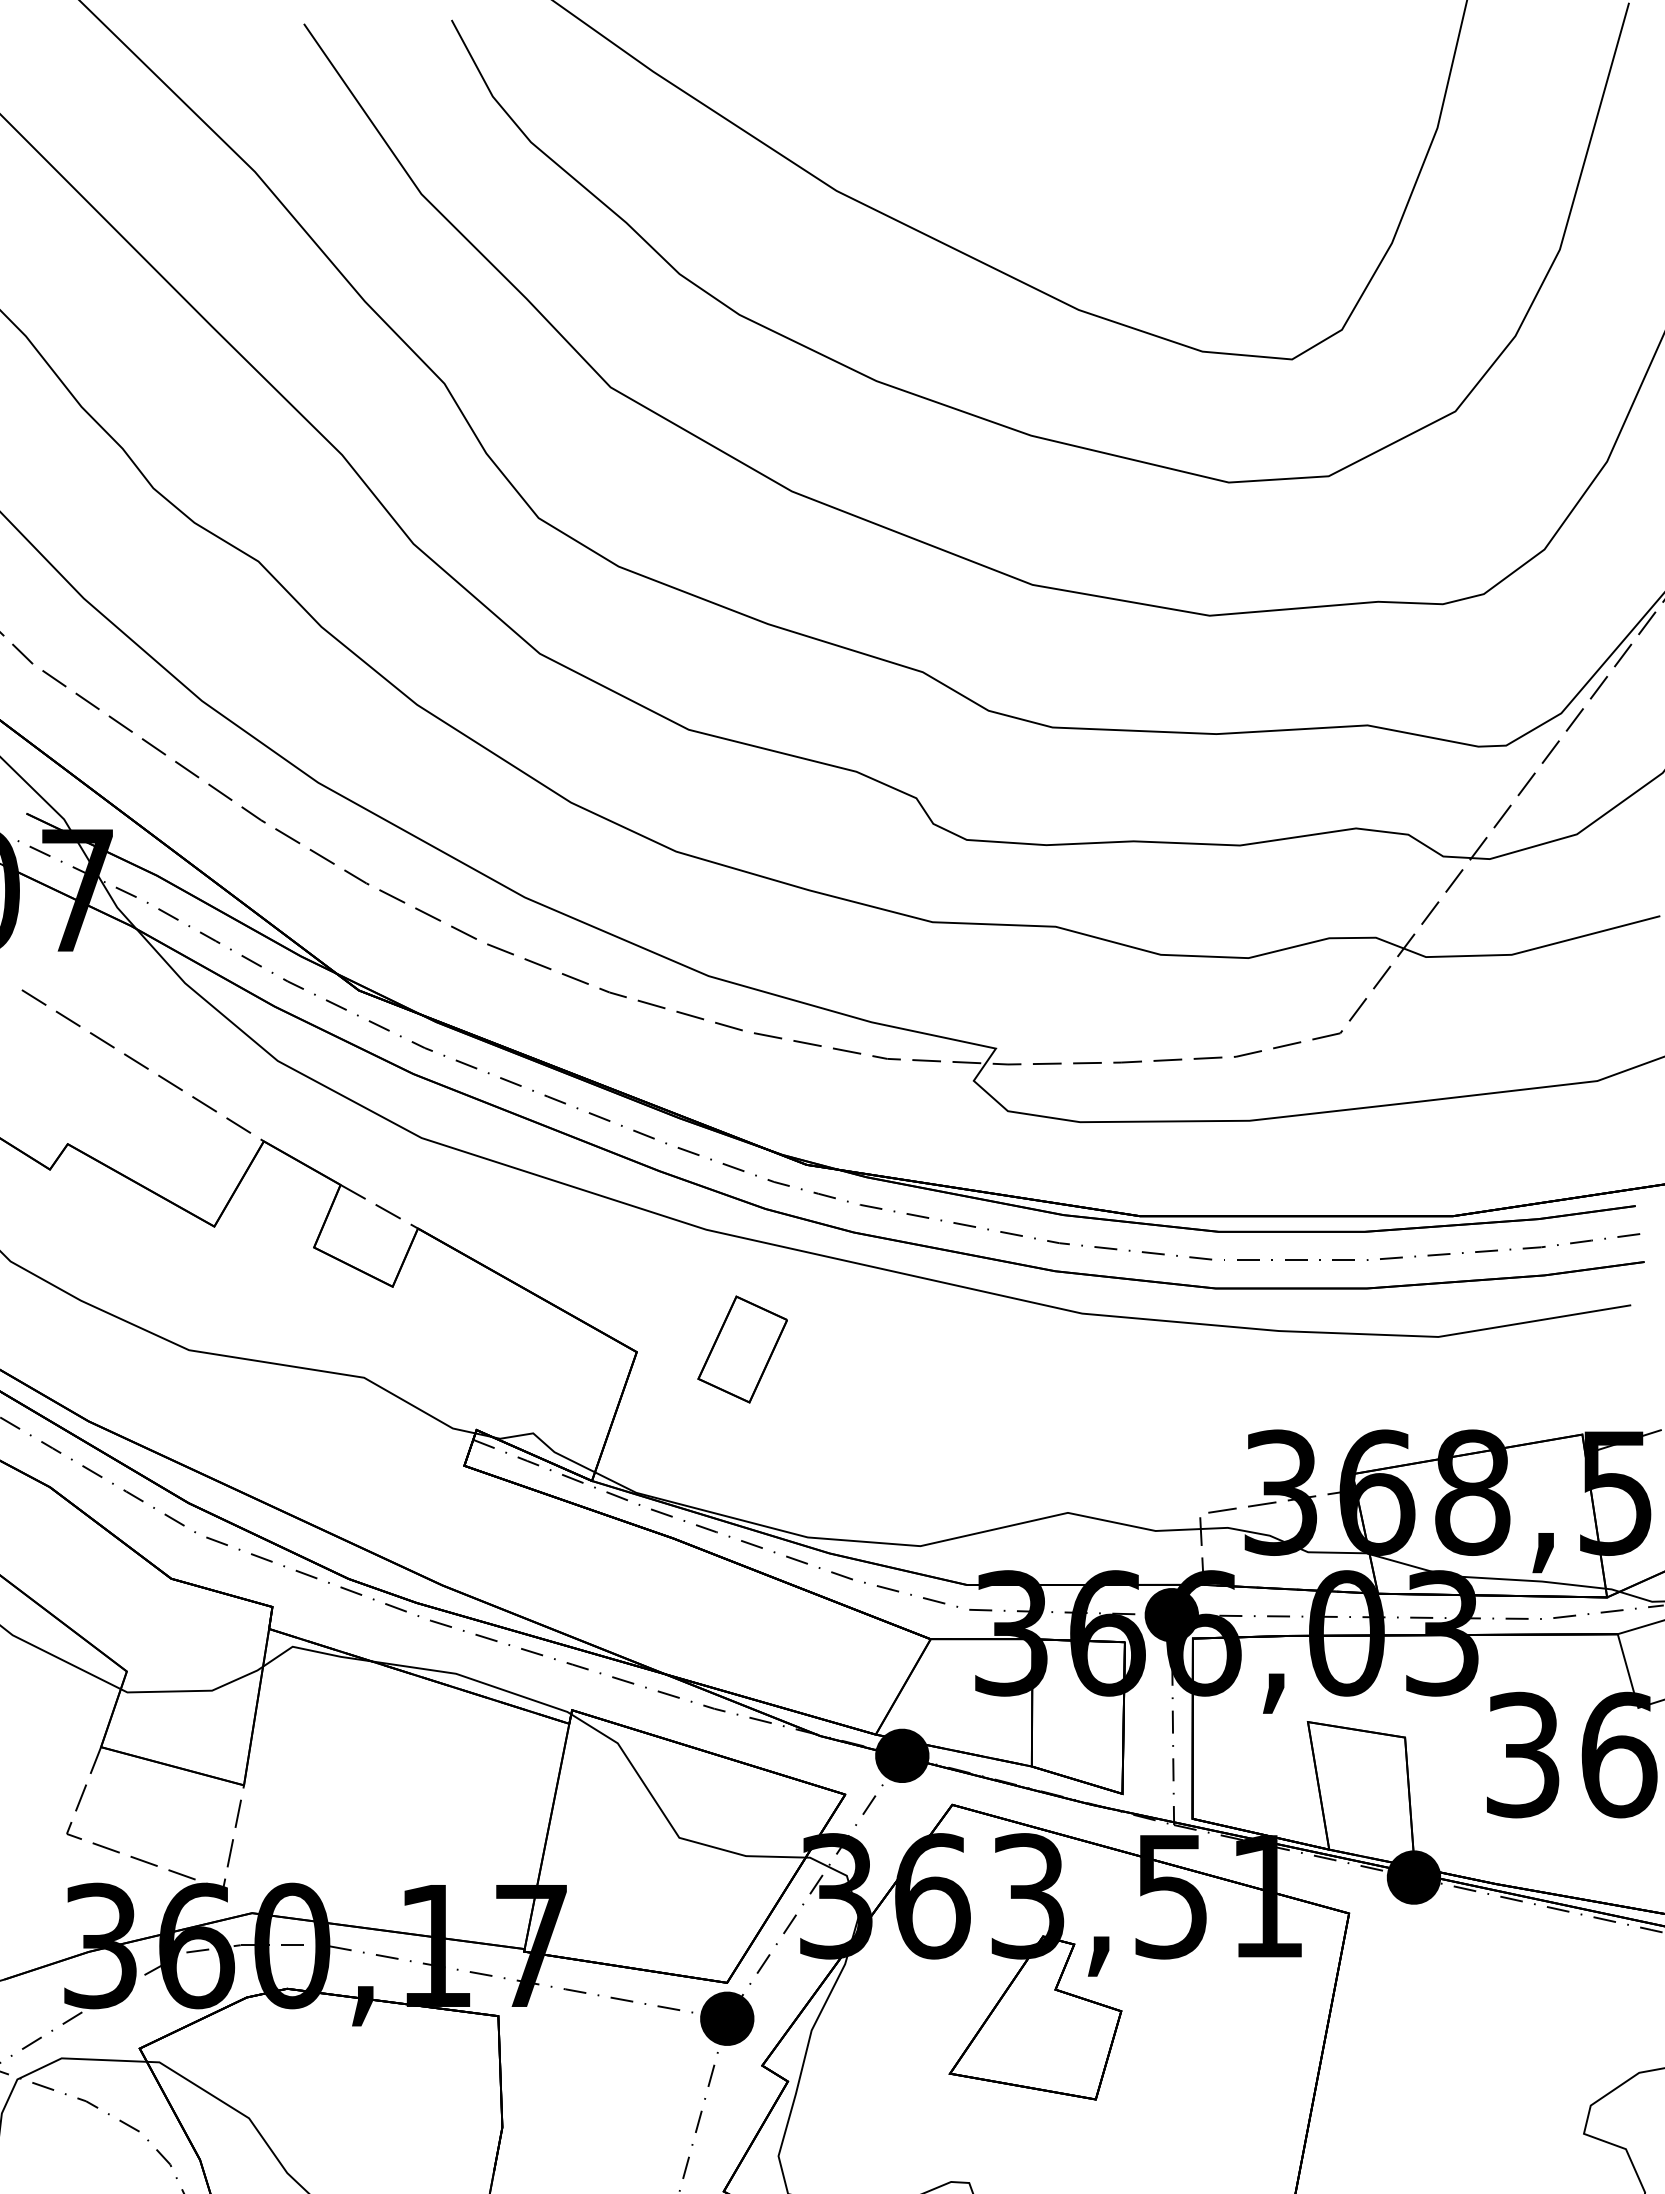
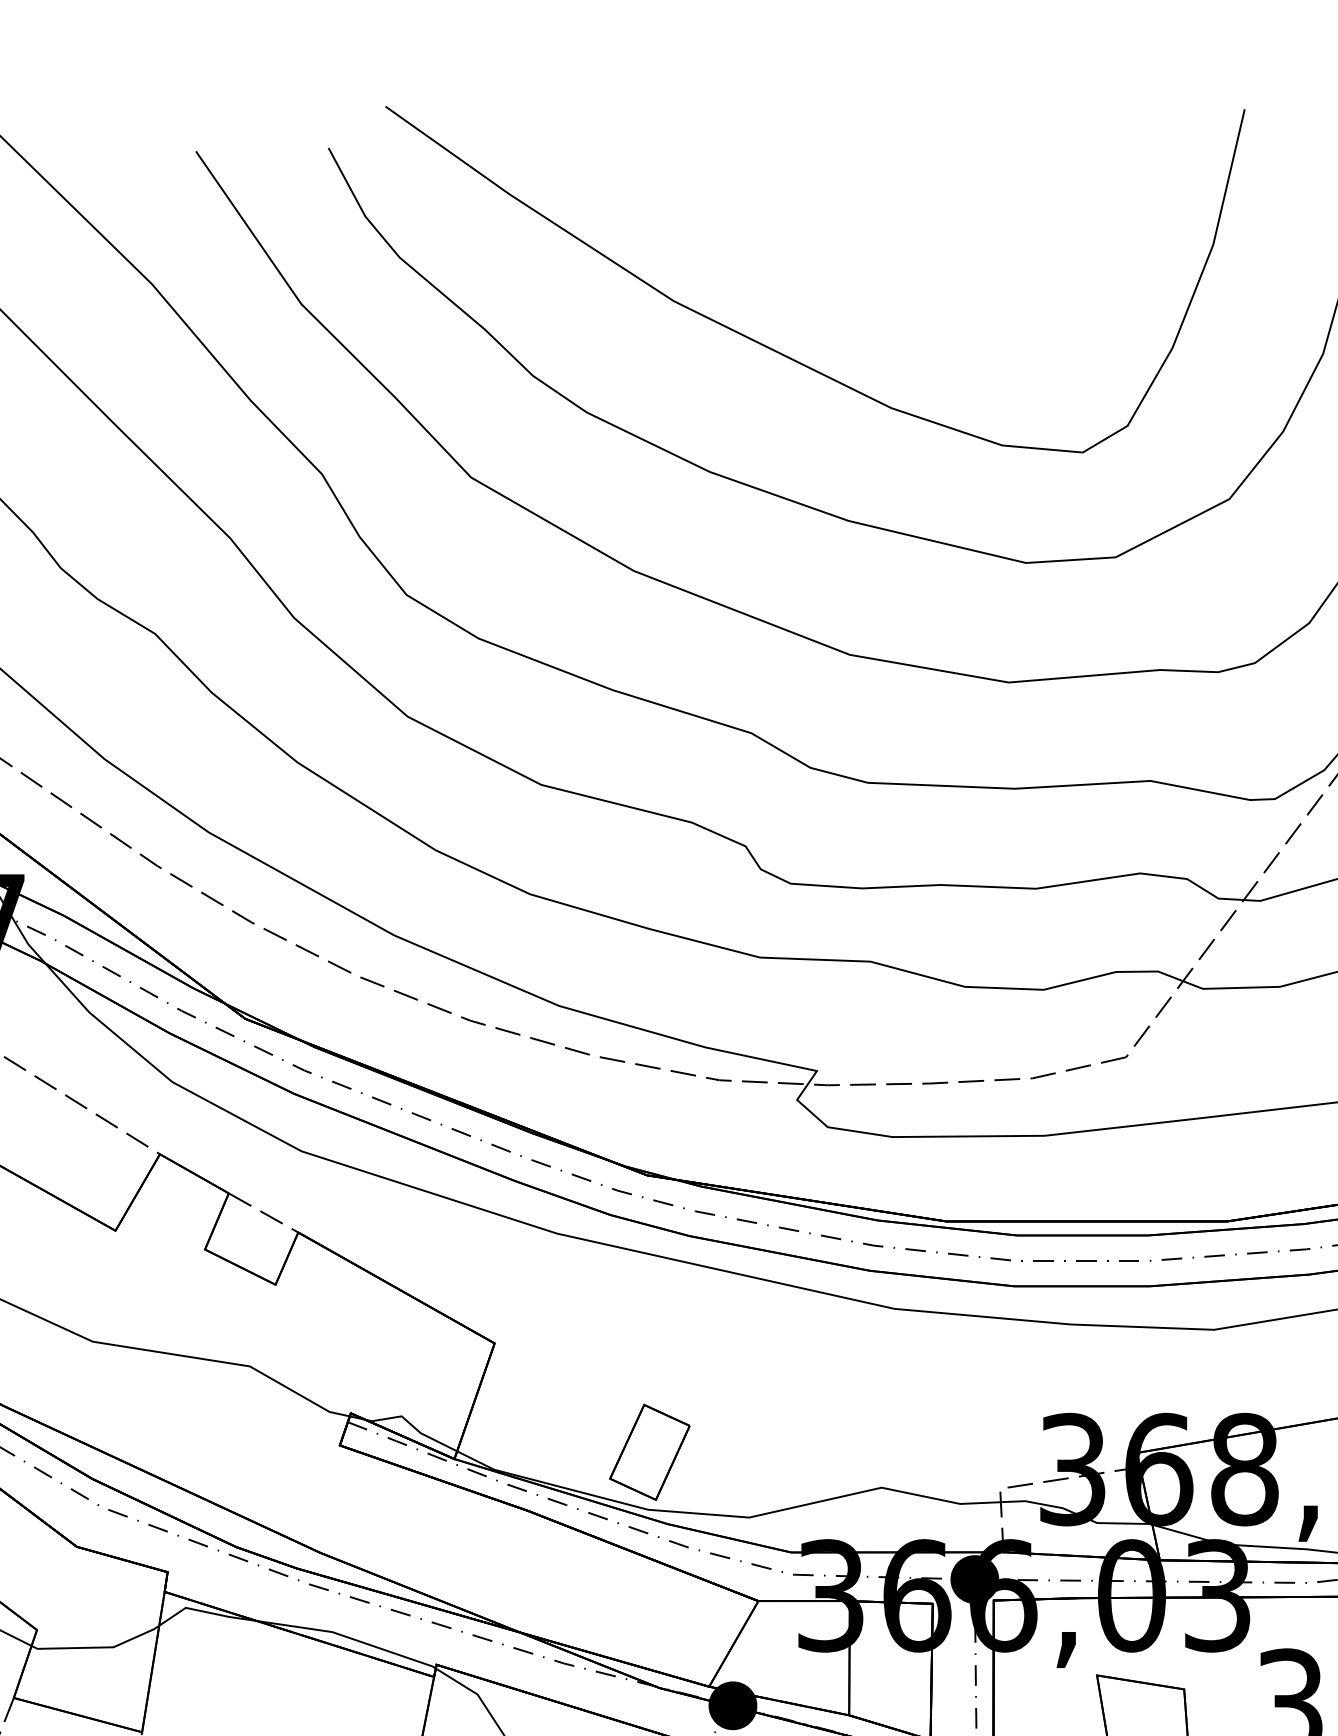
part: (742, 1349) -> (649, 1452), moved

